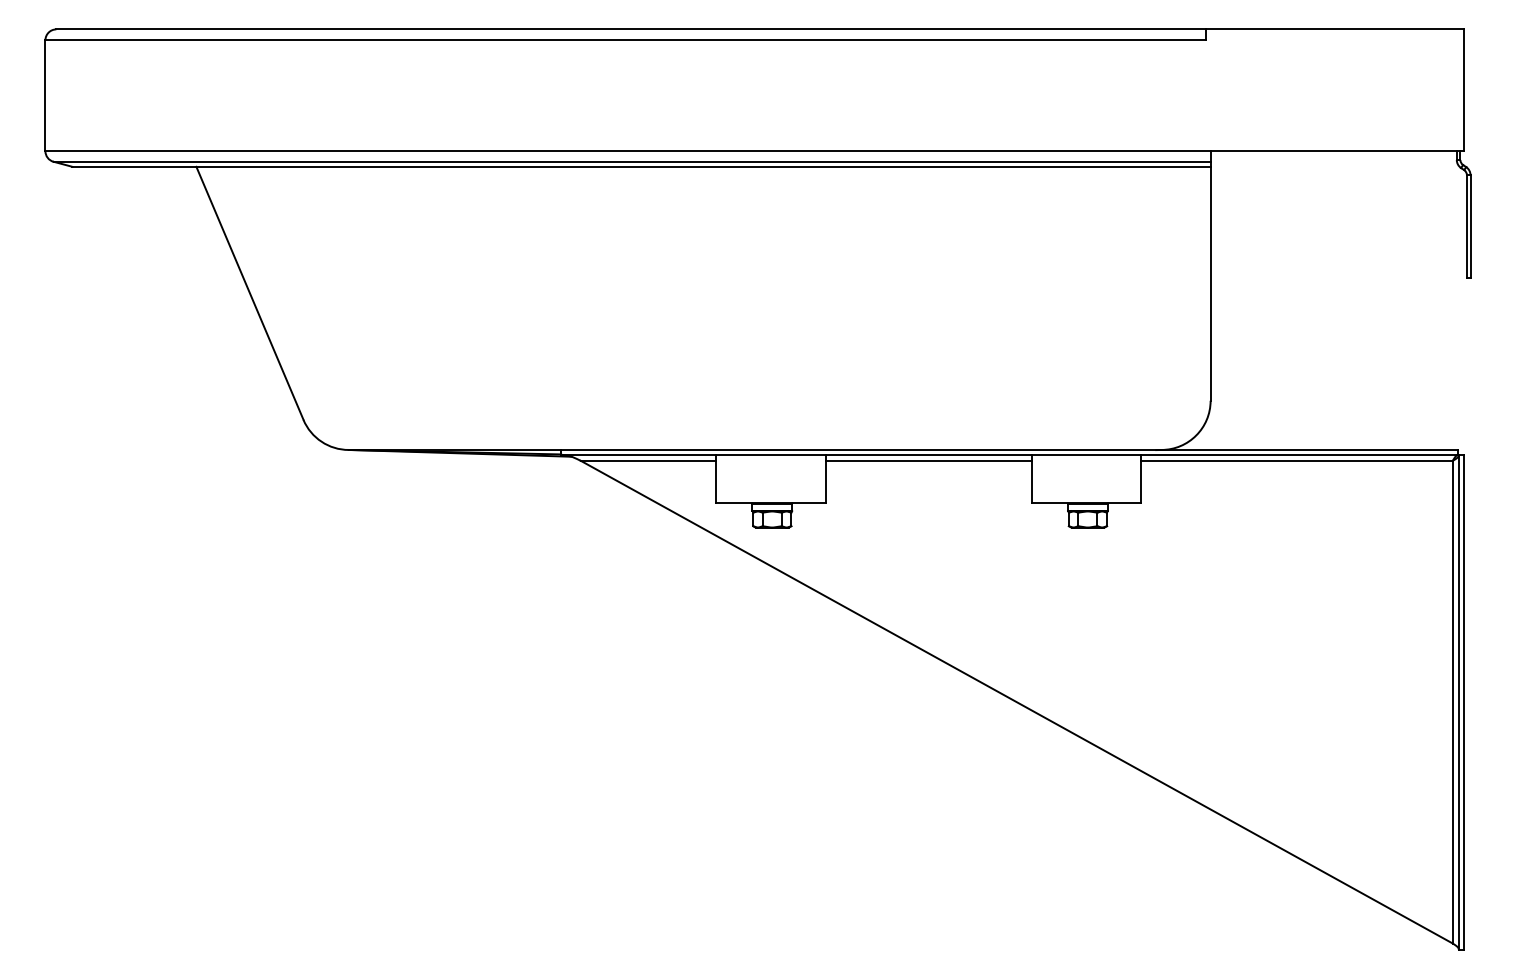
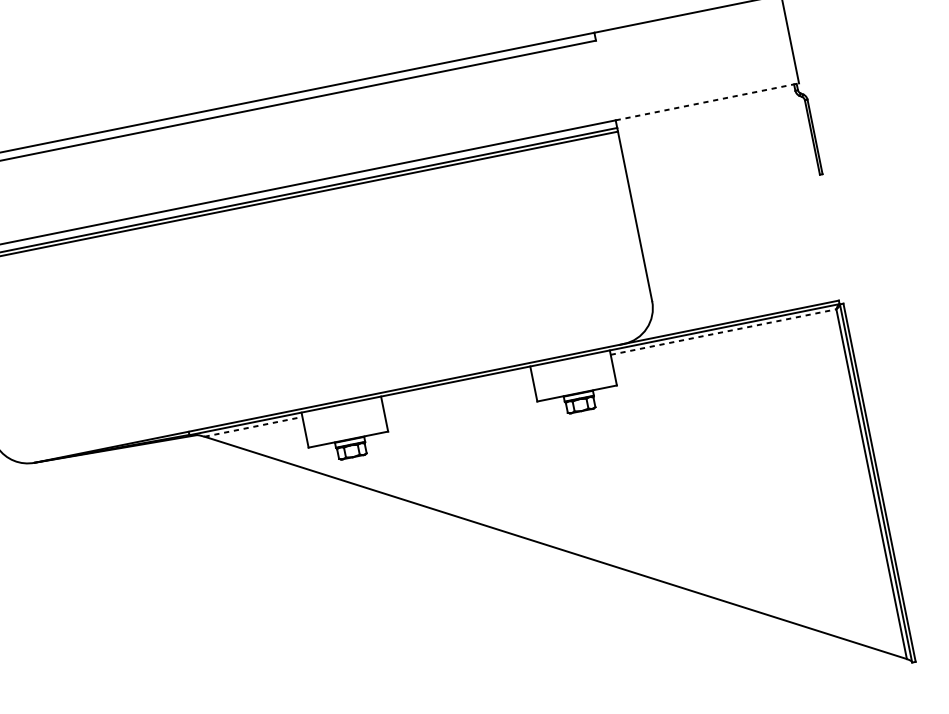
line: (1337, 151) -> (707, 101), solid -> dashed
line: (648, 460) -> (253, 426), solid -> dashed
line: (928, 460) -> (456, 385), removed
line: (1297, 460) -> (723, 331), solid -> dashed

